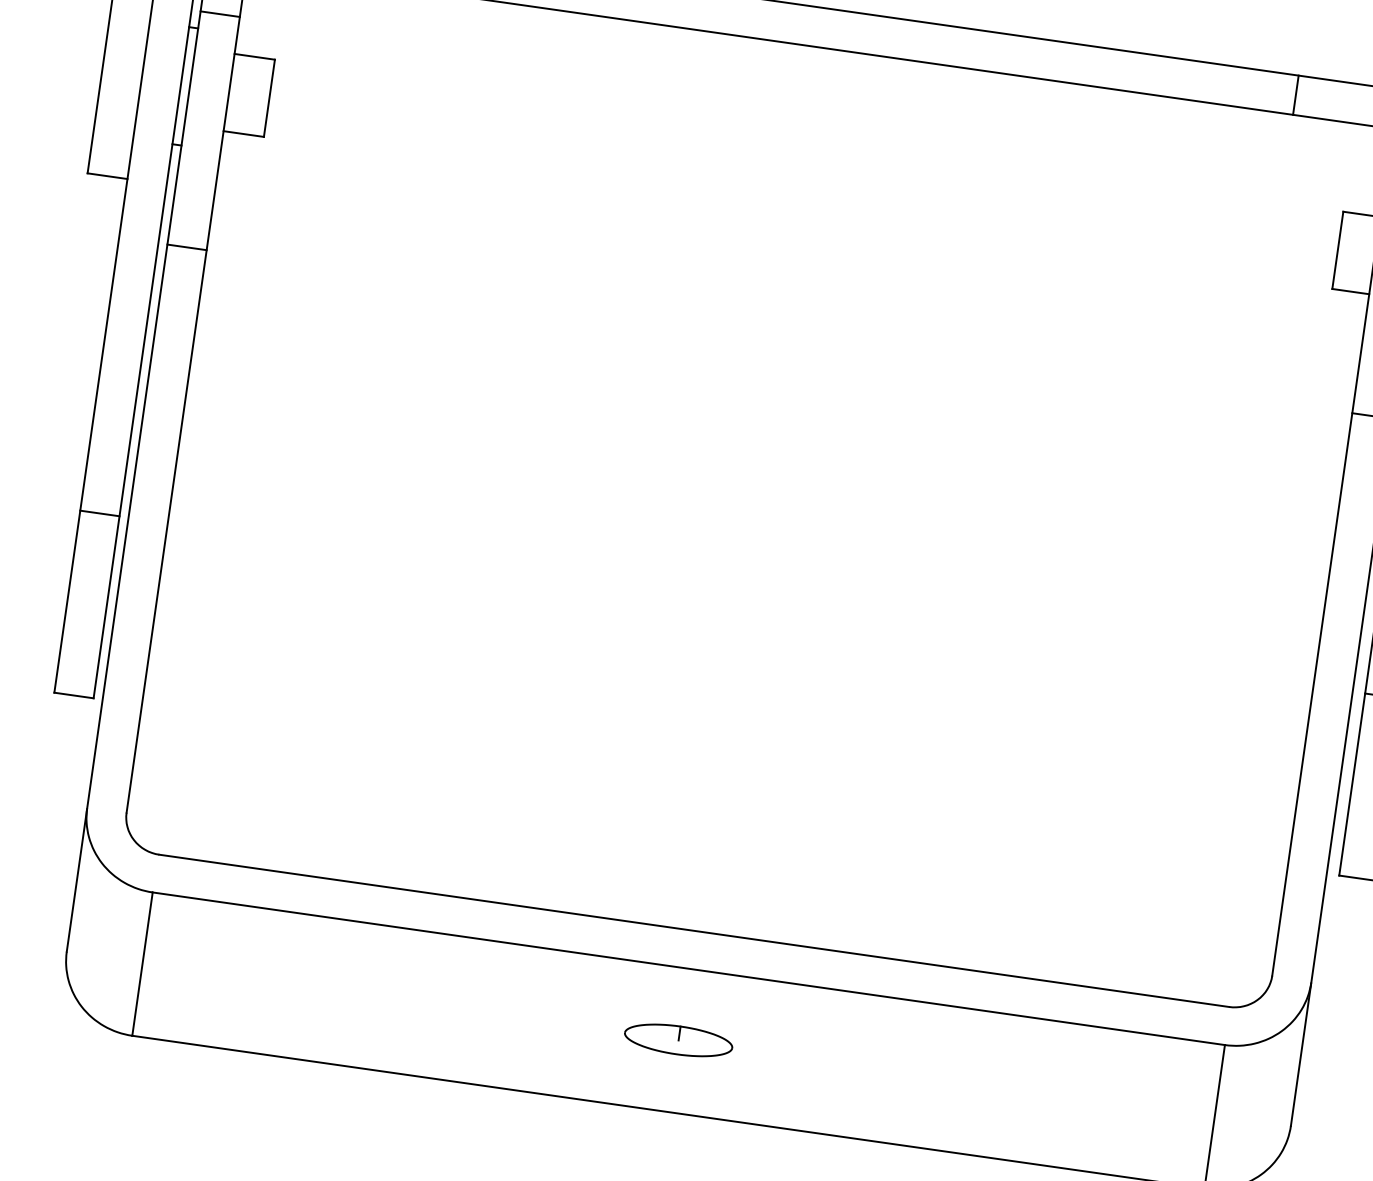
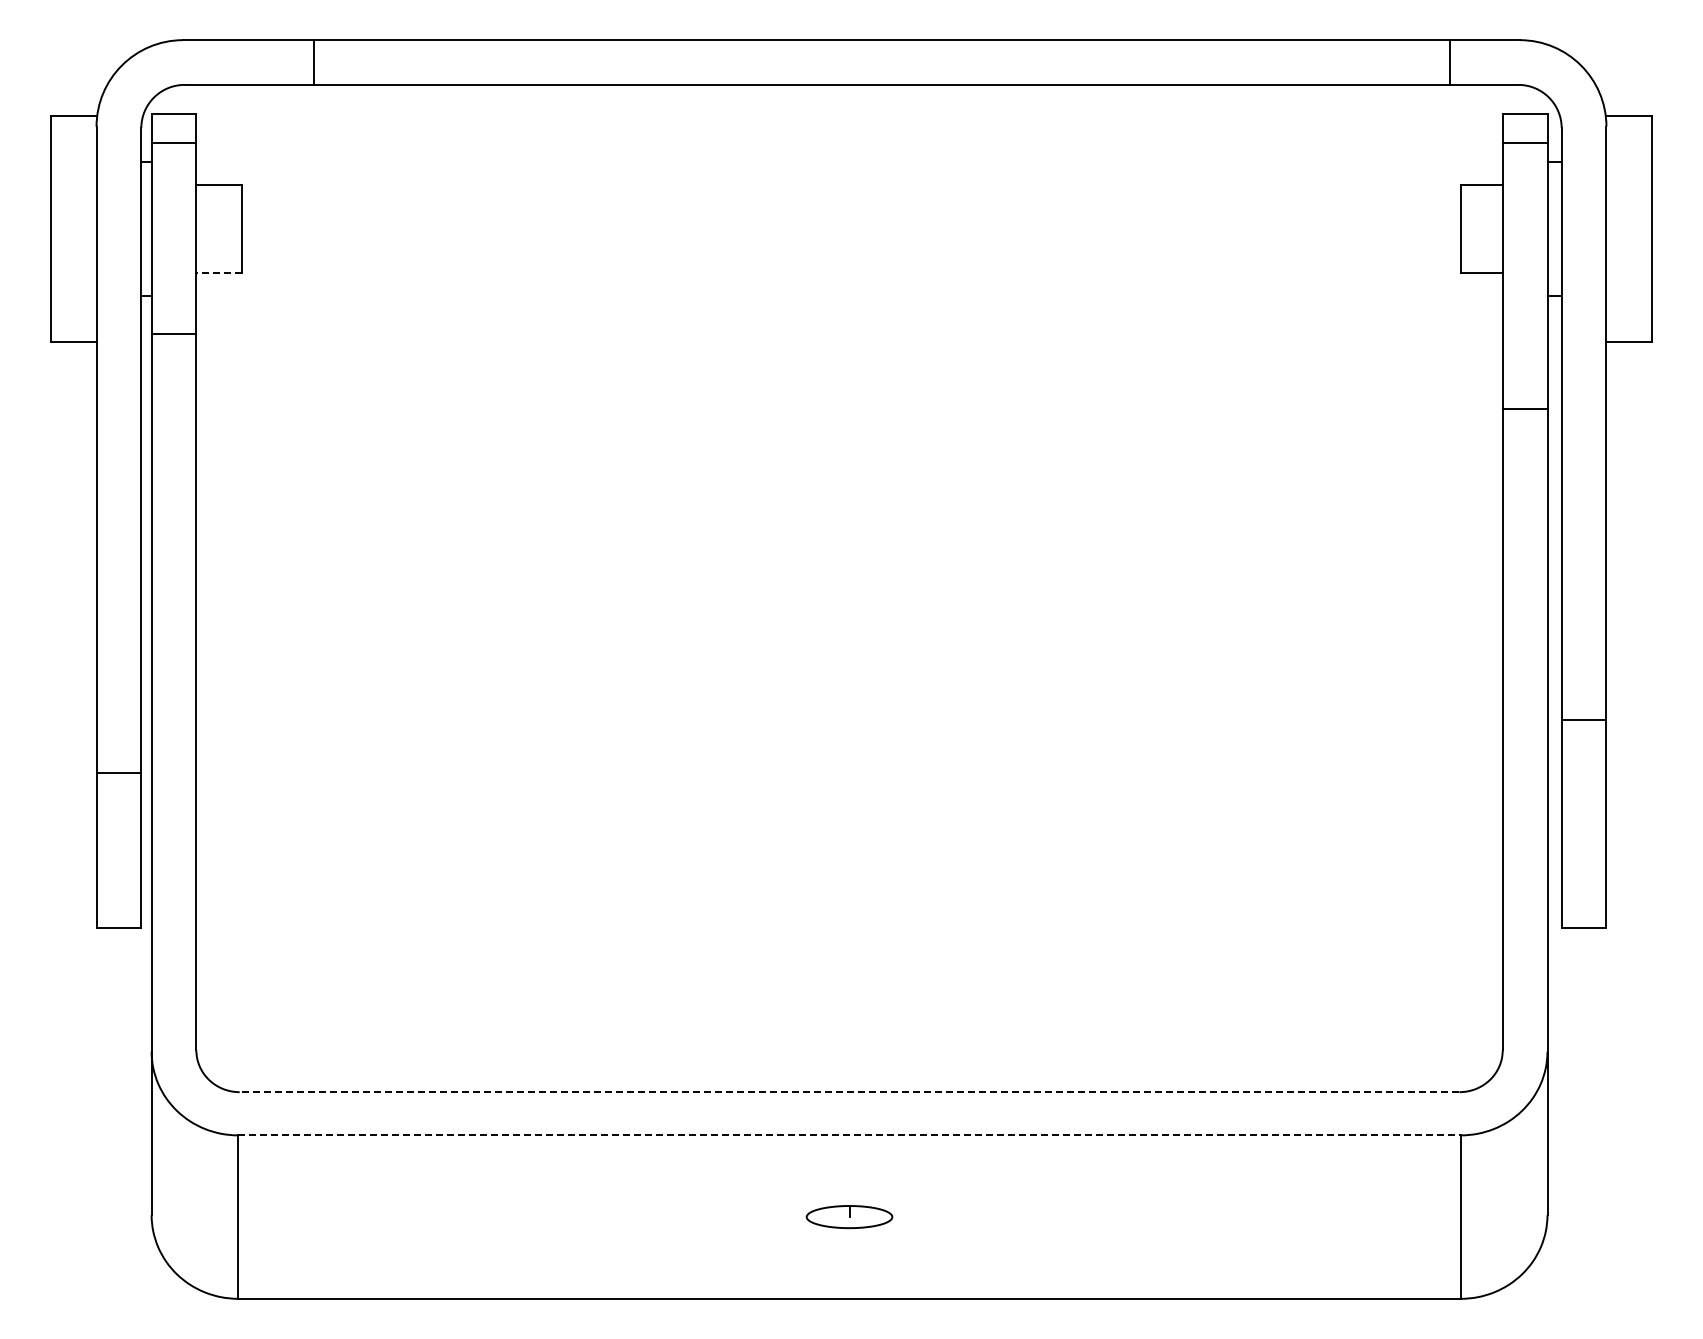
line: (1296, 95) -> (1450, 62), moved
line: (243, 134) -> (219, 273), solid -> dashed
line: (186, 246) -> (173, 333), moved
line: (99, 513) -> (118, 773), moved
line: (694, 931) -> (849, 1092), solid -> dashed
line: (689, 968) -> (850, 1135), solid -> dashed
part: (678, 1039) -> (849, 1216), size x0.7

